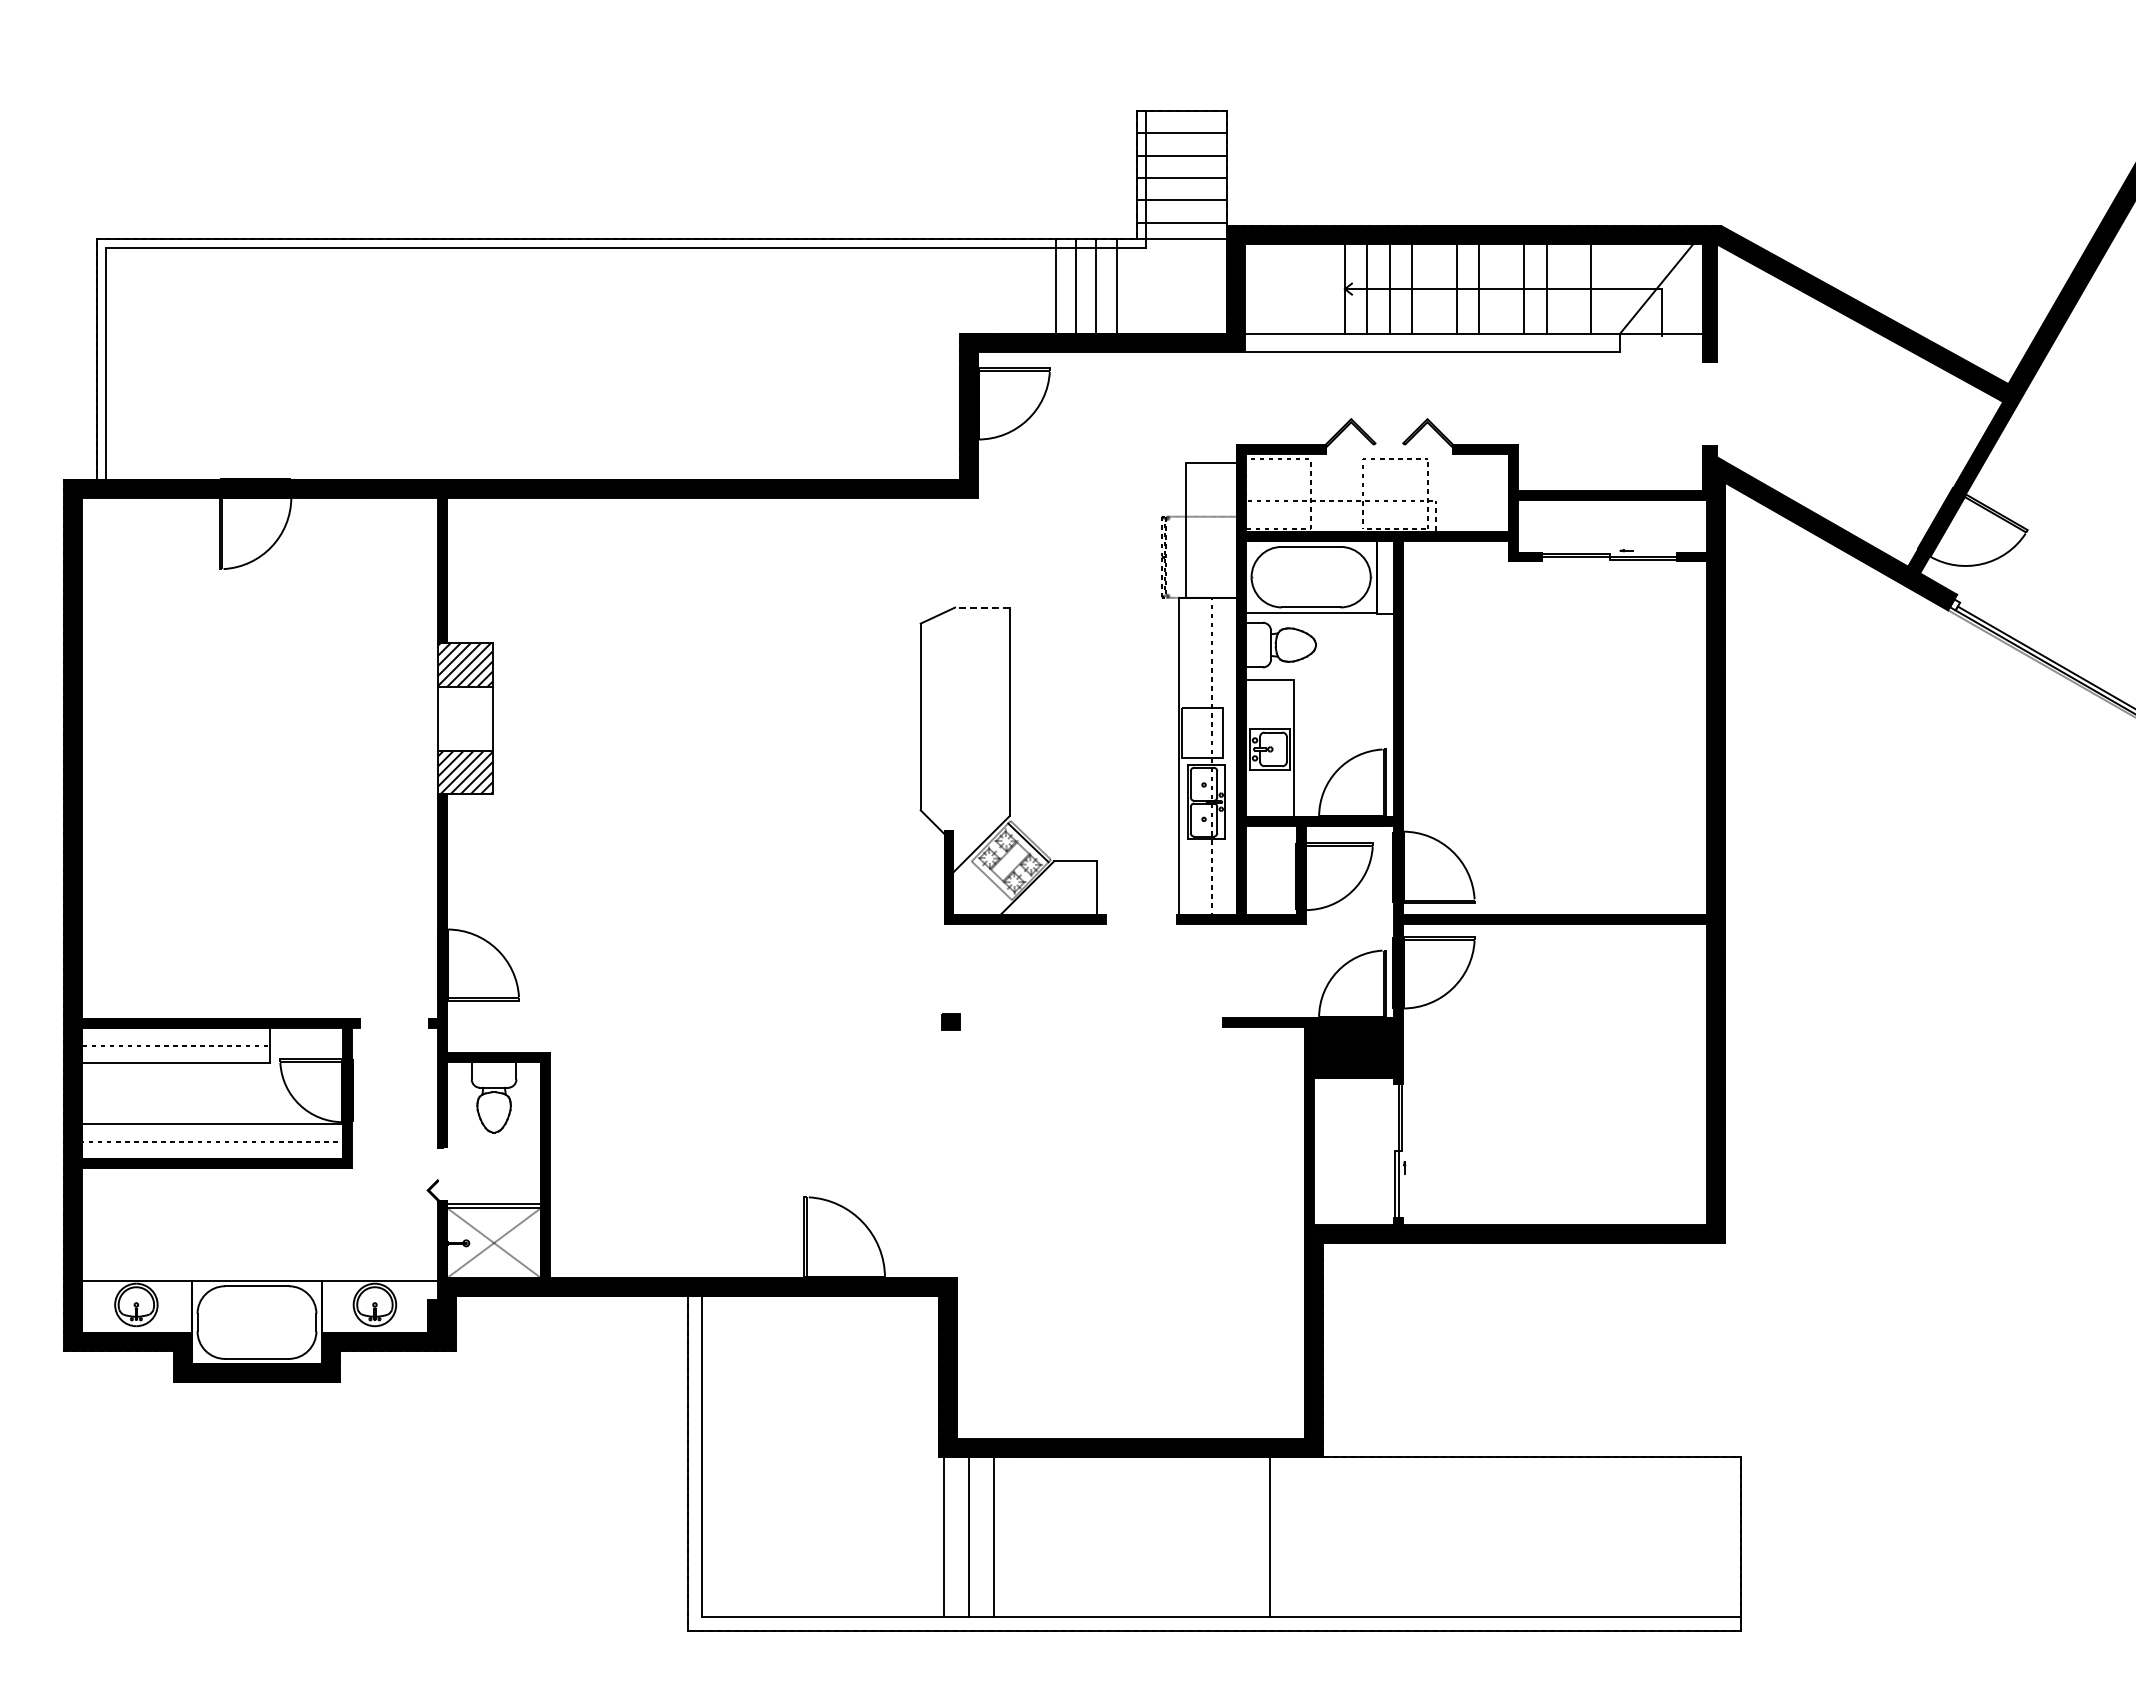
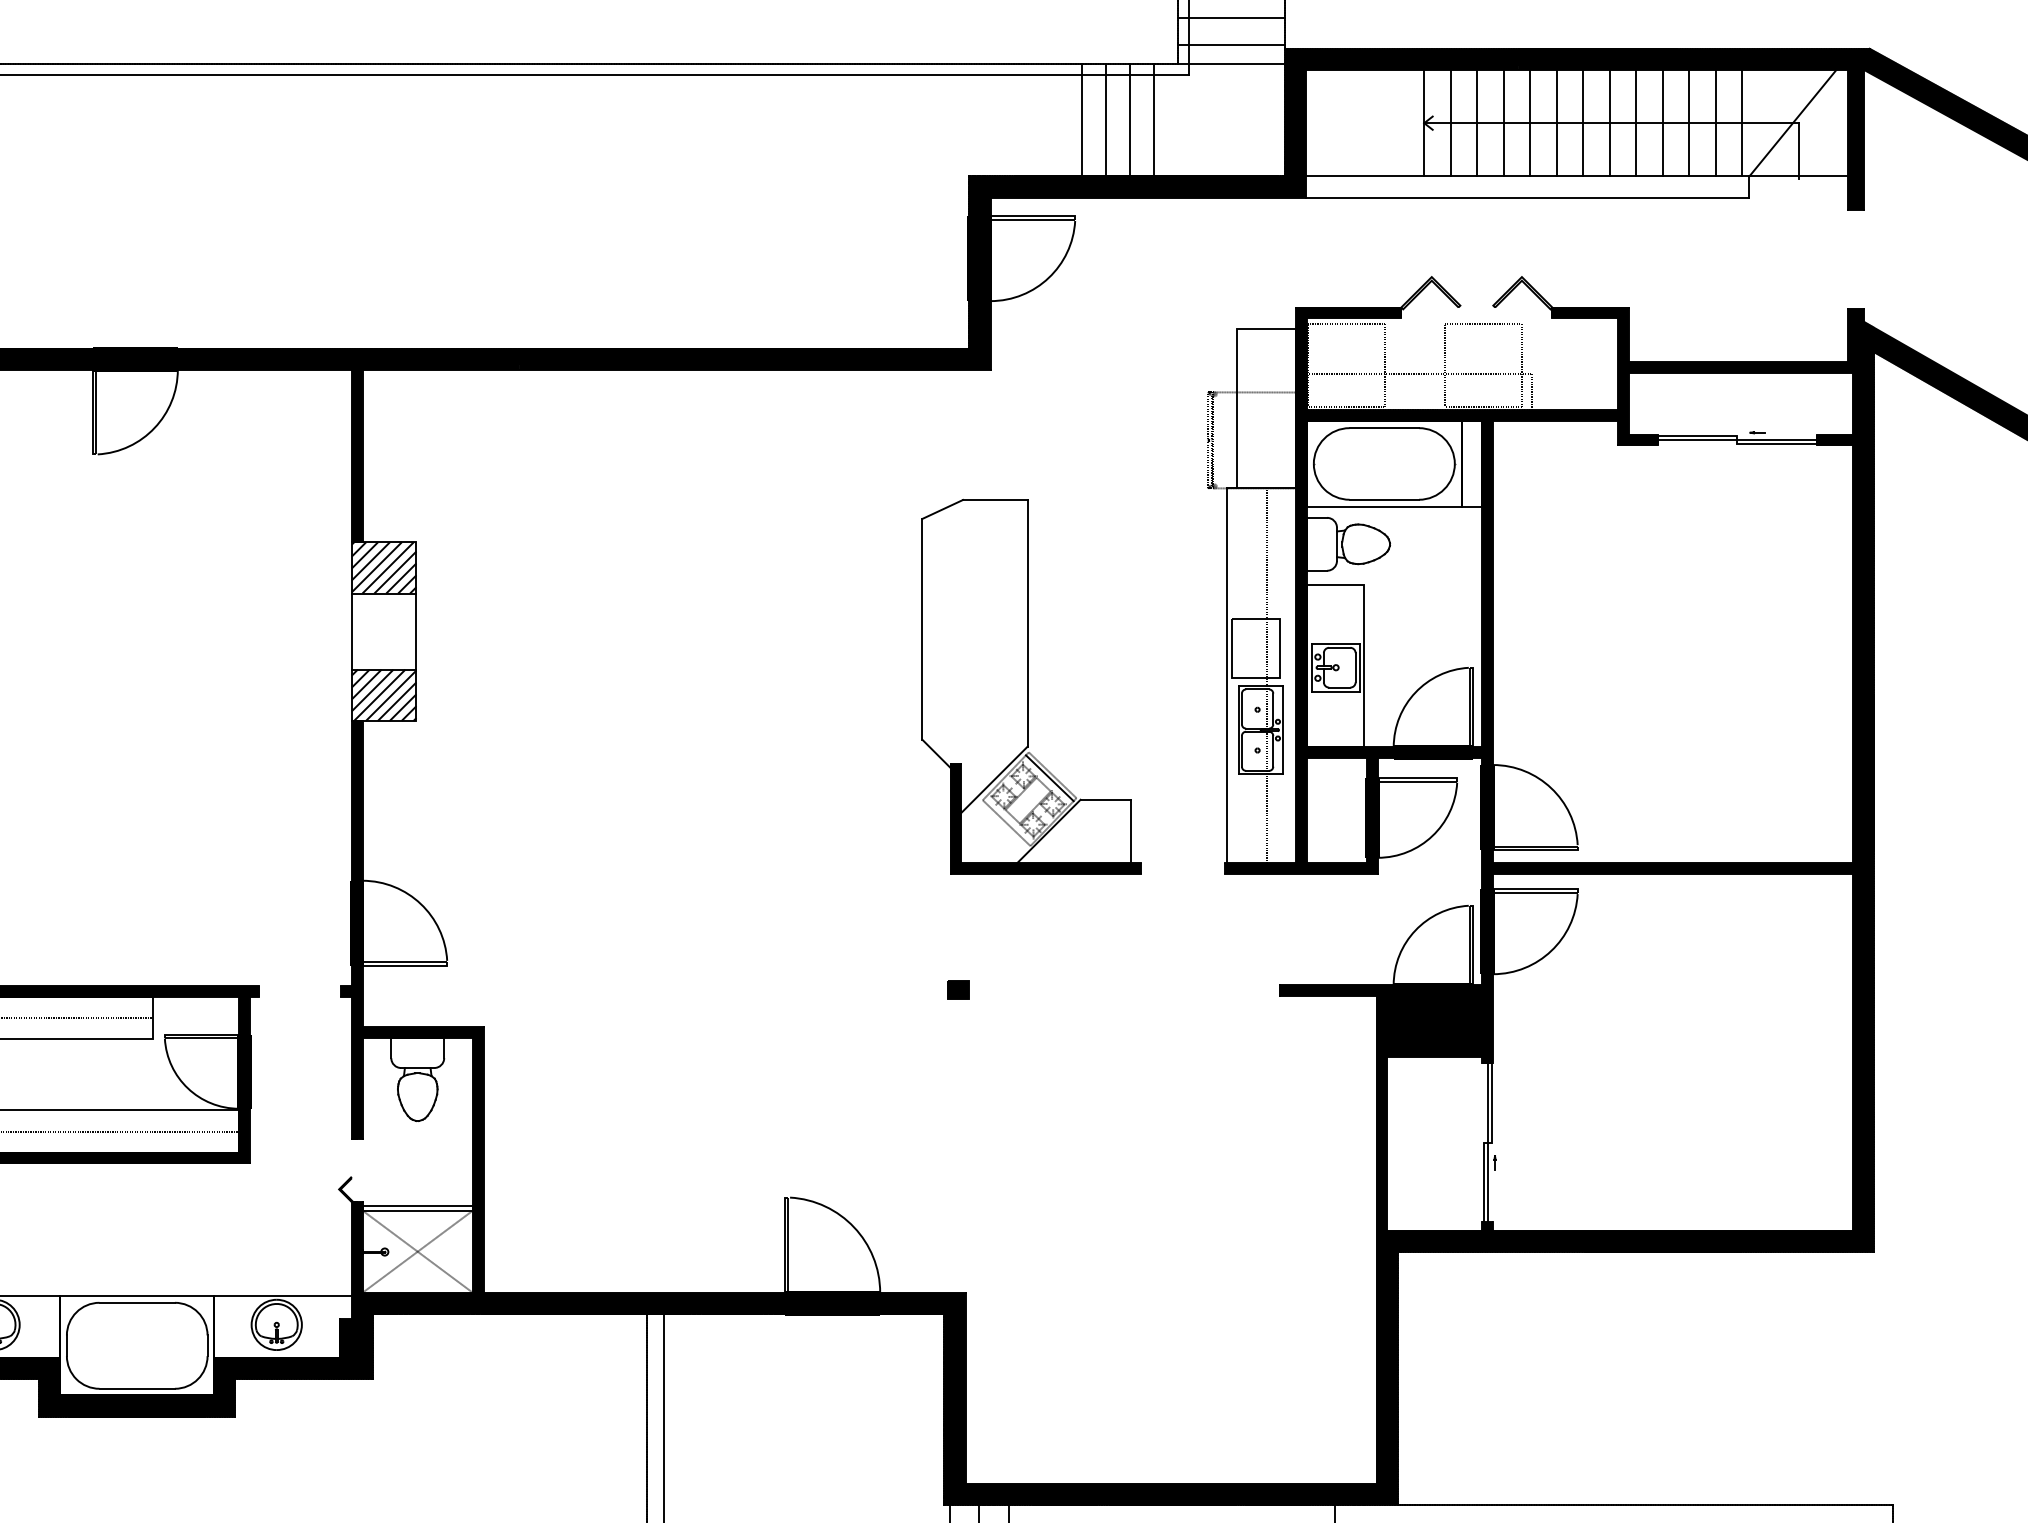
line: (1434, 289) -> (1530, 123), added
line: (1501, 289) -> (1609, 123), added
line: (1568, 289) -> (1688, 123), added
line: (1613, 289) -> (1741, 123), added
line: (981, 607) -> (994, 499), dashed -> solid

